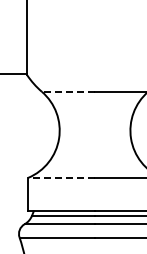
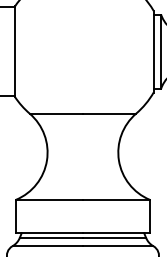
line: (68, 91) -> (56, 113), dashed -> solid
line: (61, 177) -> (49, 199), dashed -> solid

